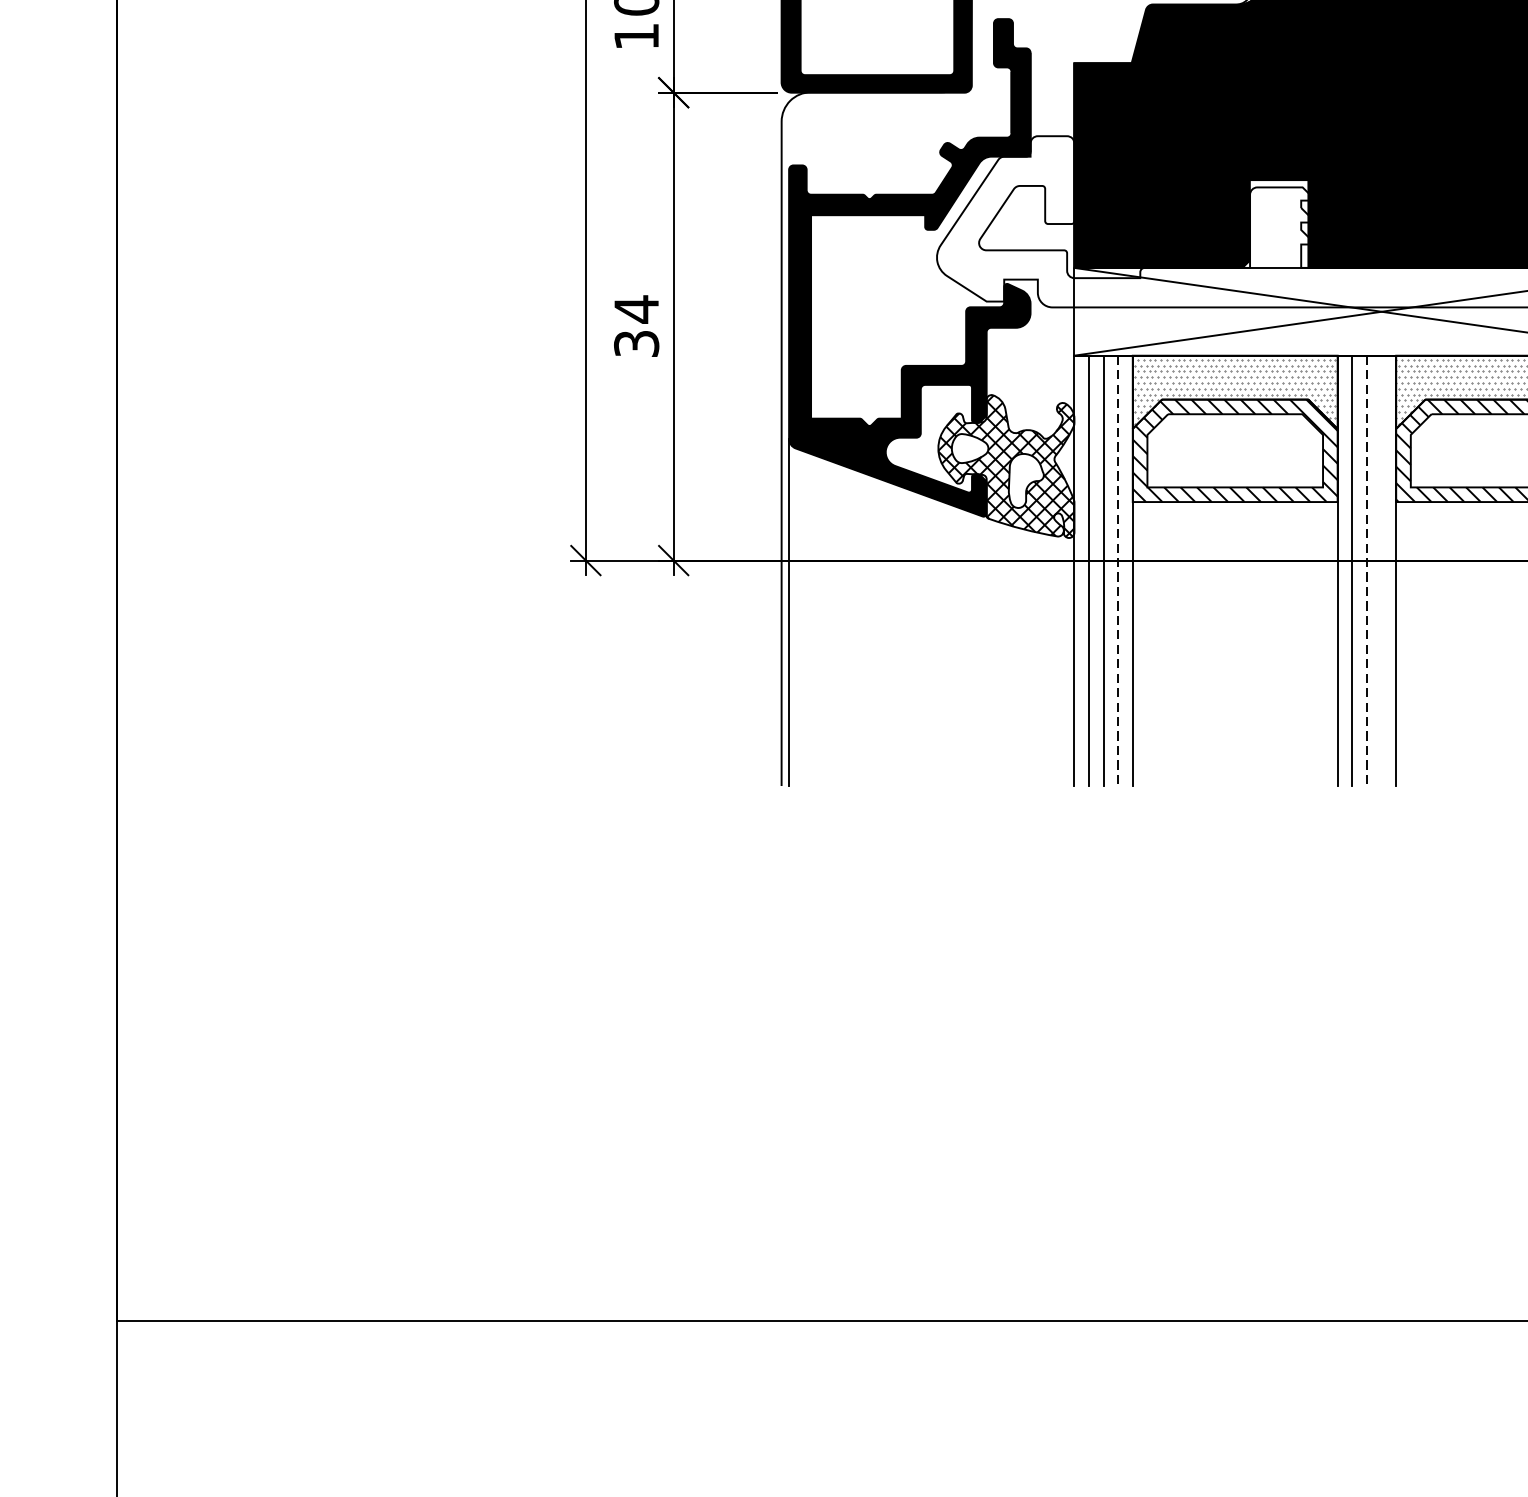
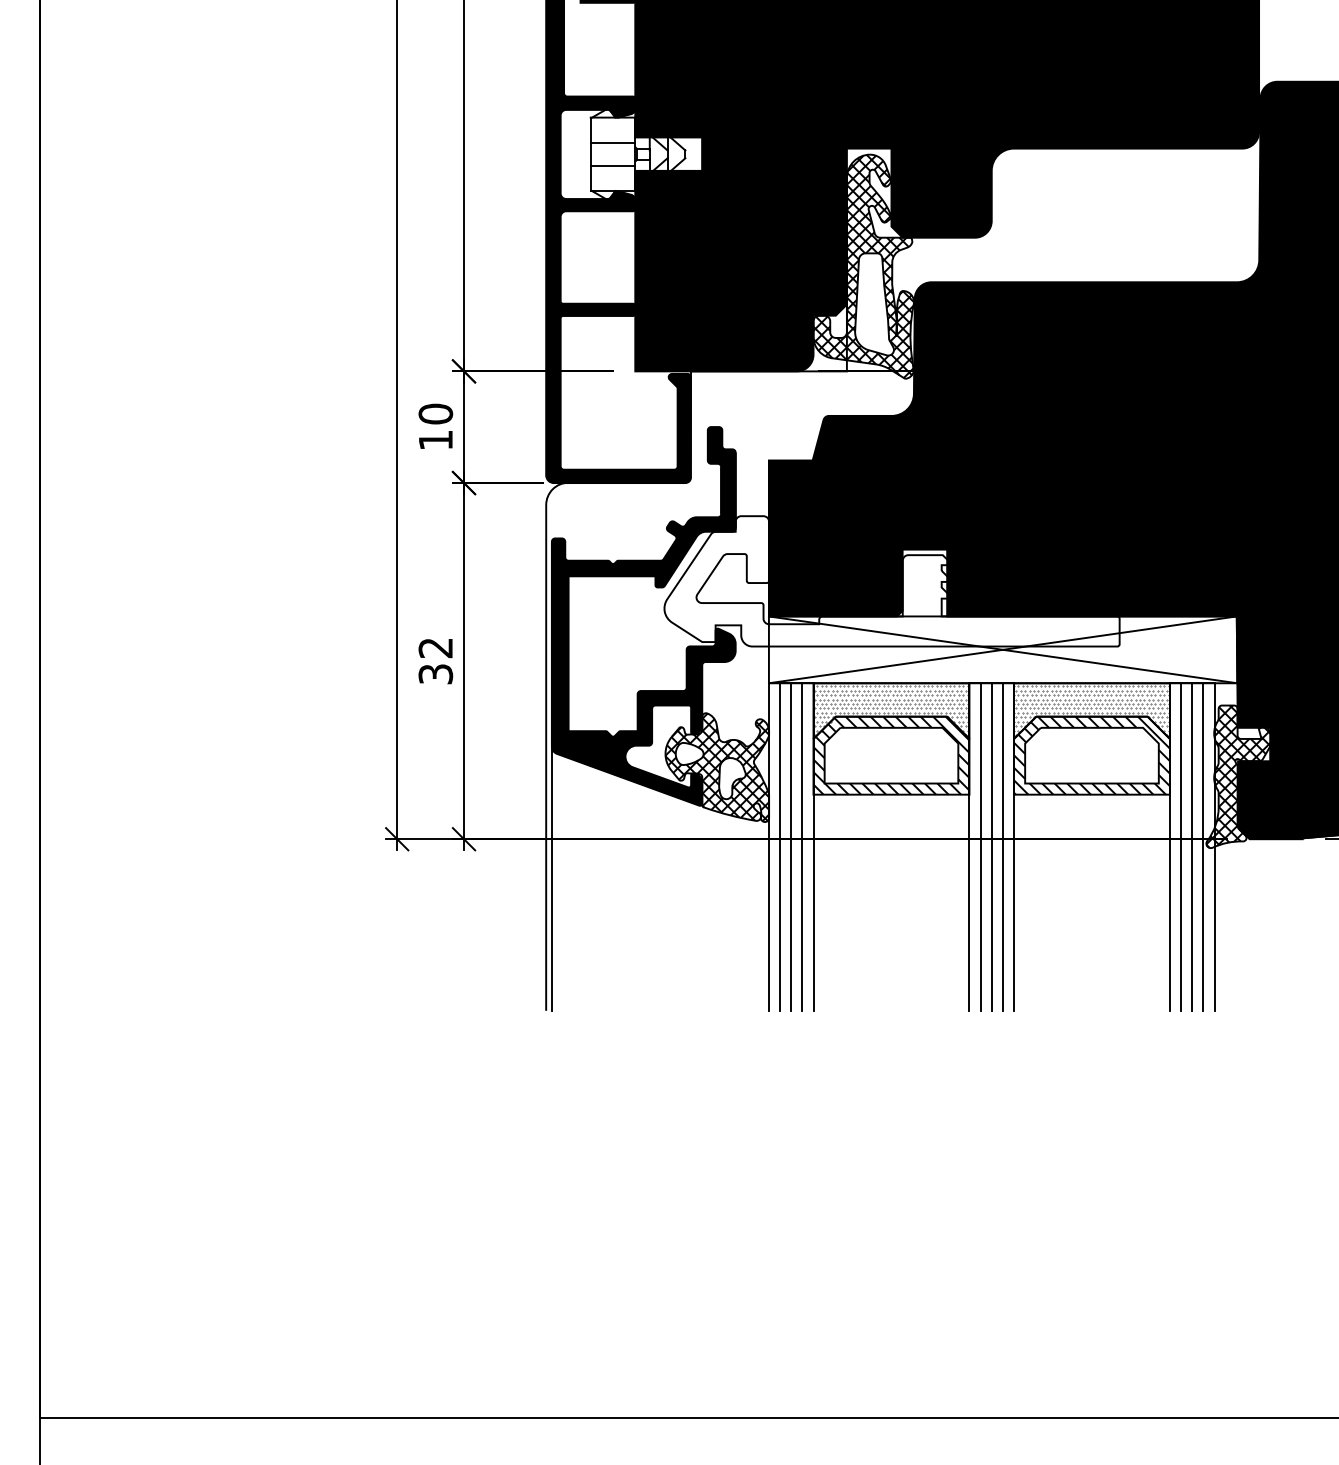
text: (636, 310) -> (435, 648), 34 -> 32
line: (1381, 570) -> (1002, 846), added
line: (1118, 571) -> (802, 847), dashed -> solid
line: (1366, 571) -> (991, 847), dashed -> solid

